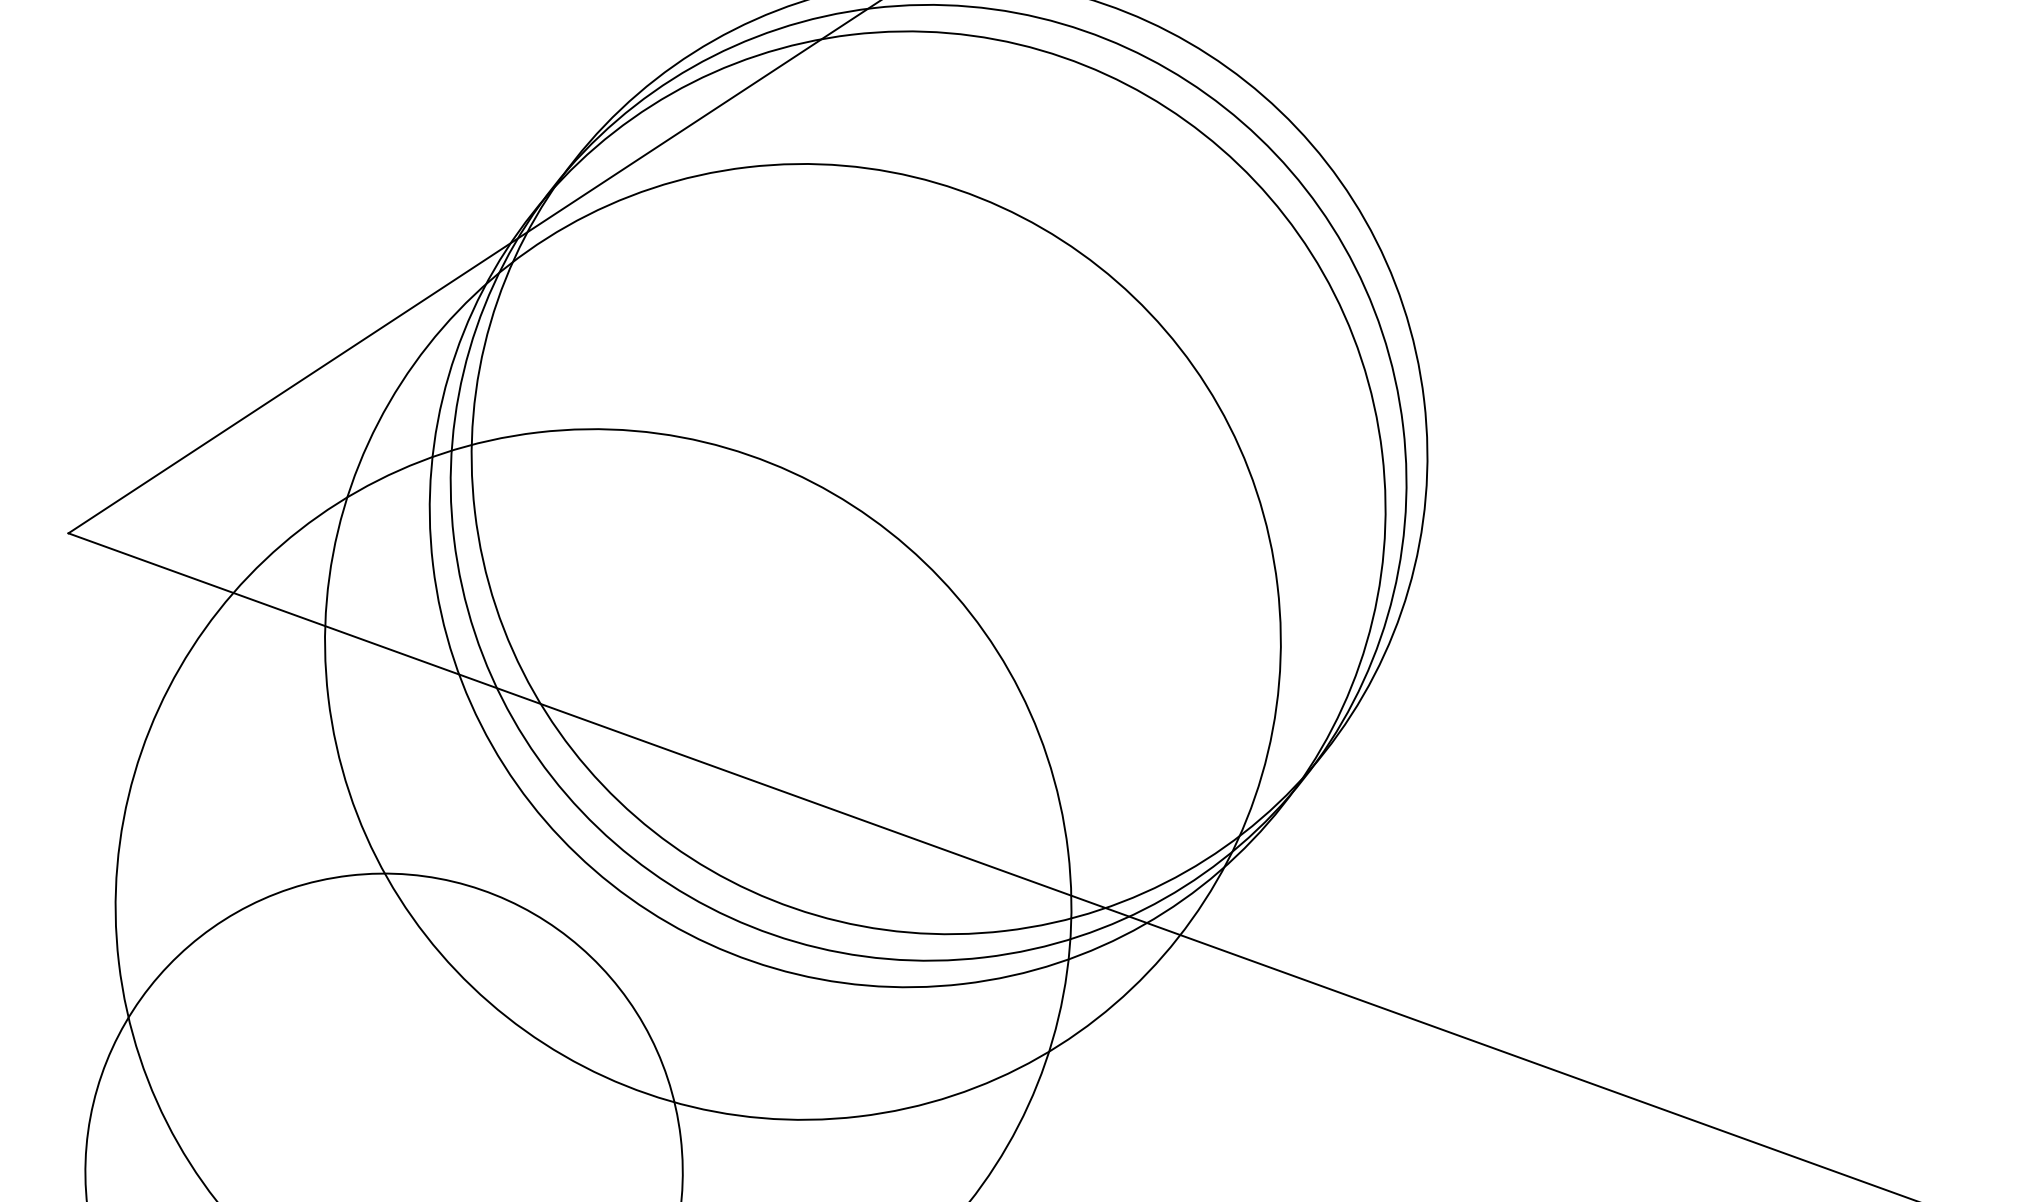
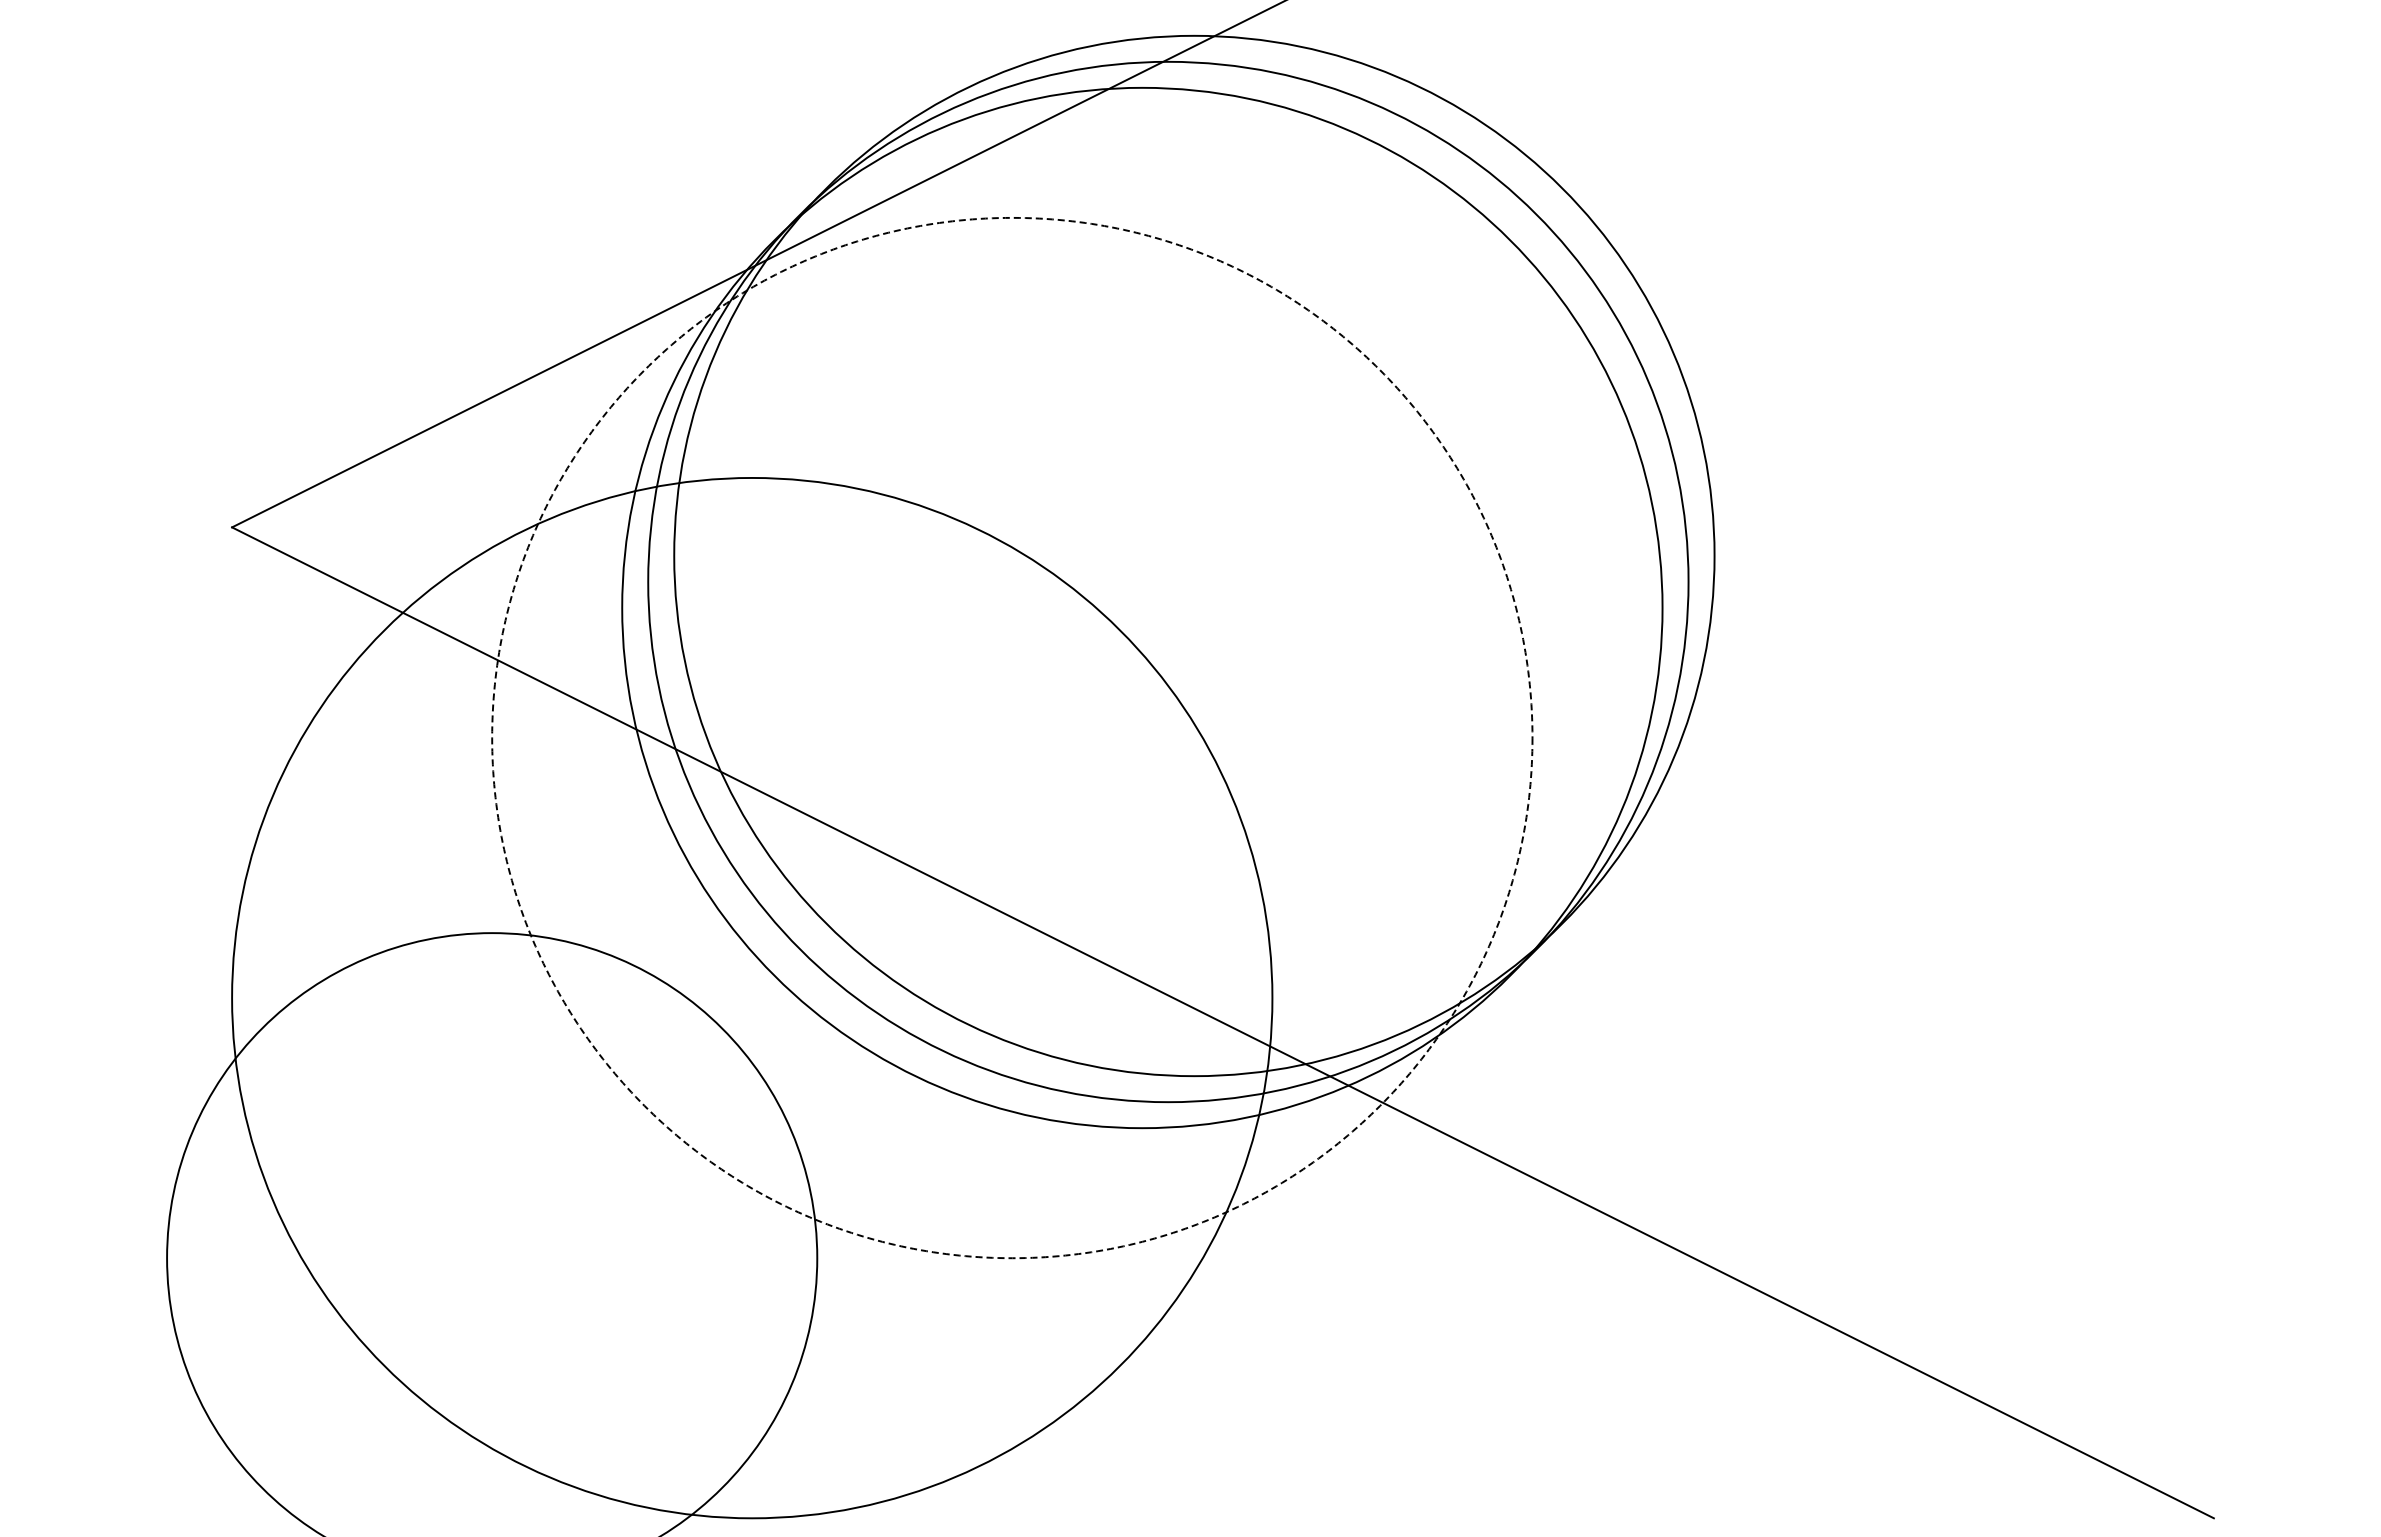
circle: (803, 641) -> (1012, 737), solid -> dashed

